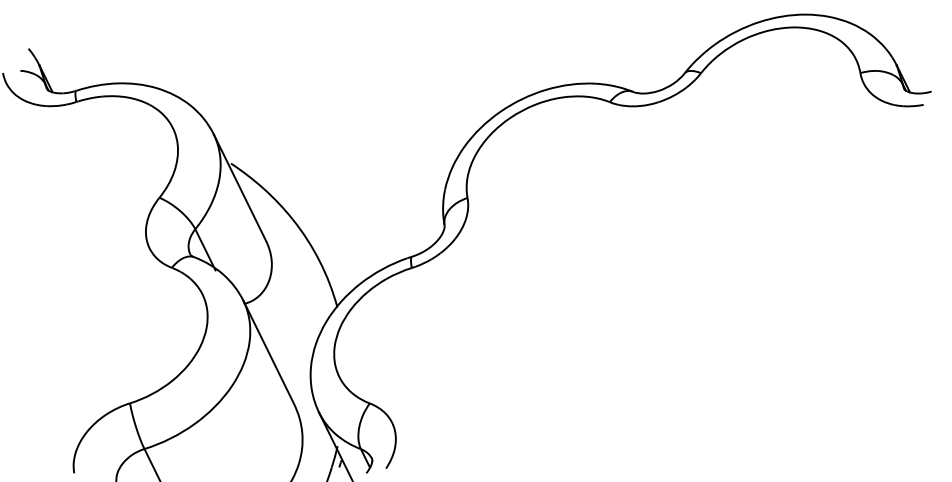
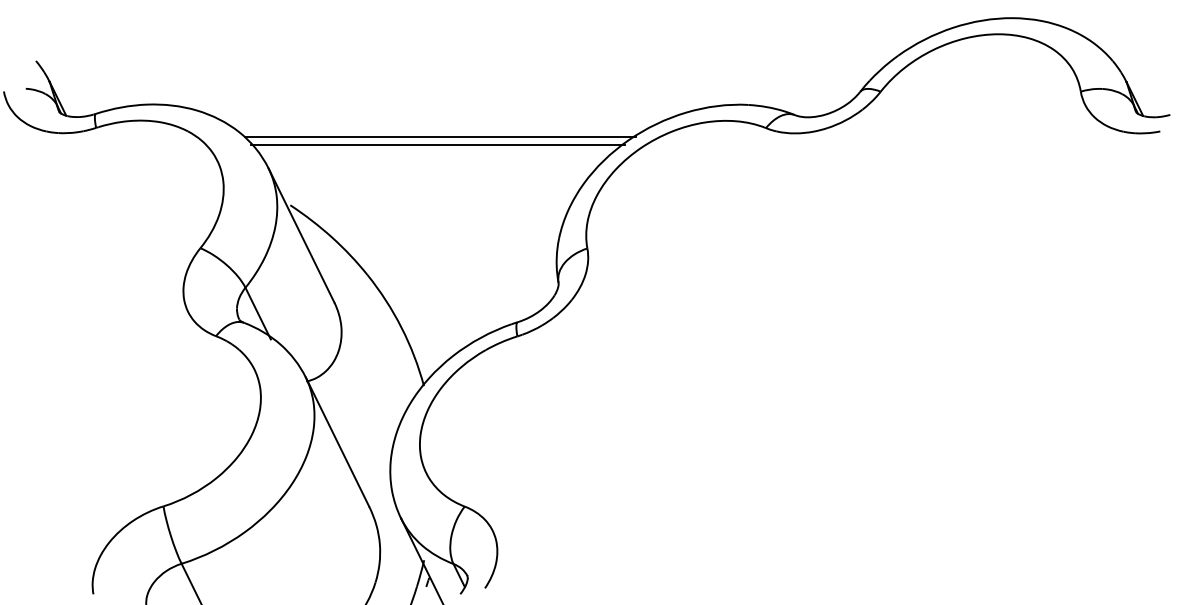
line: (349, 109) -> (439, 137), added
line: (348, 115) -> (437, 144), added

